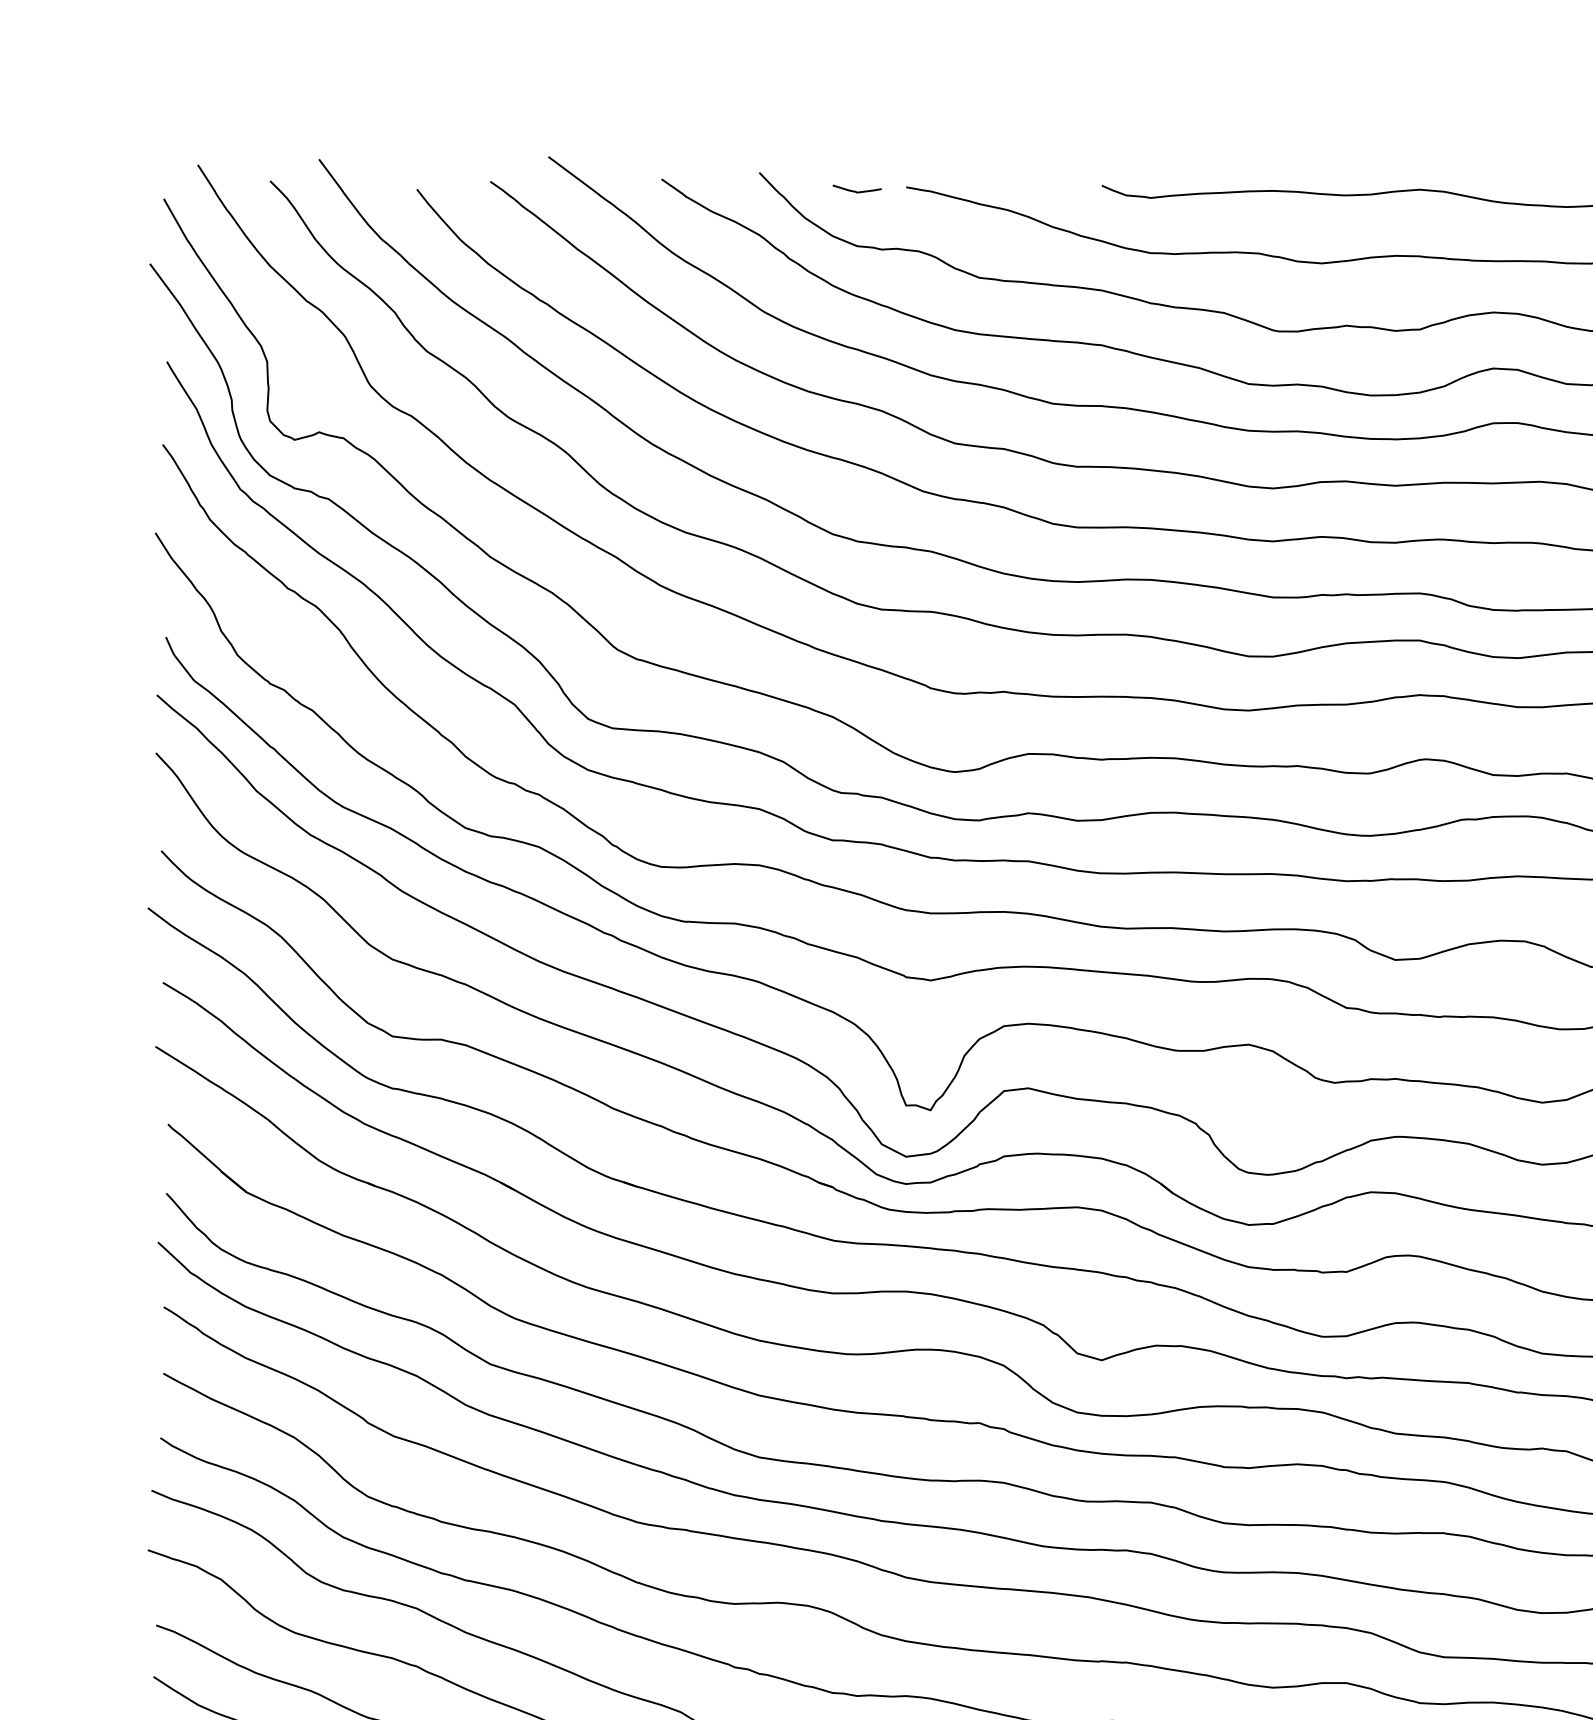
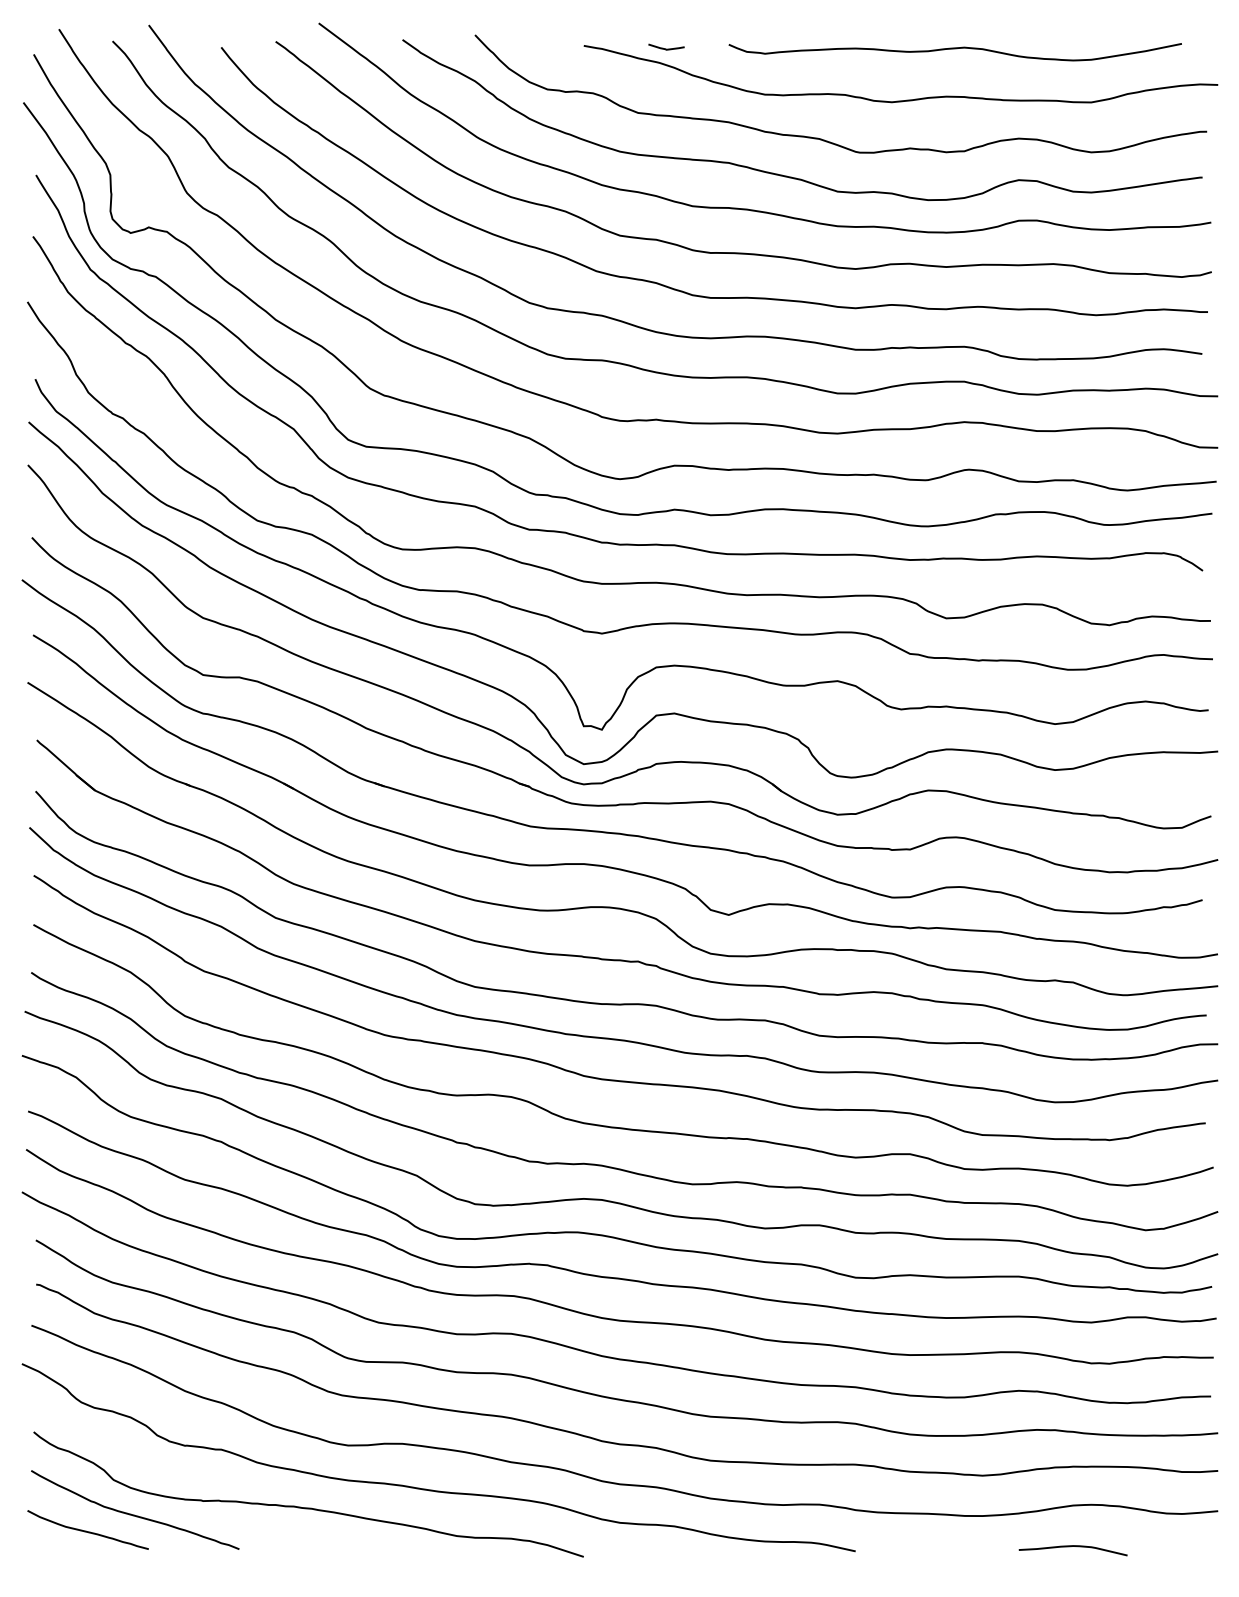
curve: (857, 190) -> (666, 48), moved

